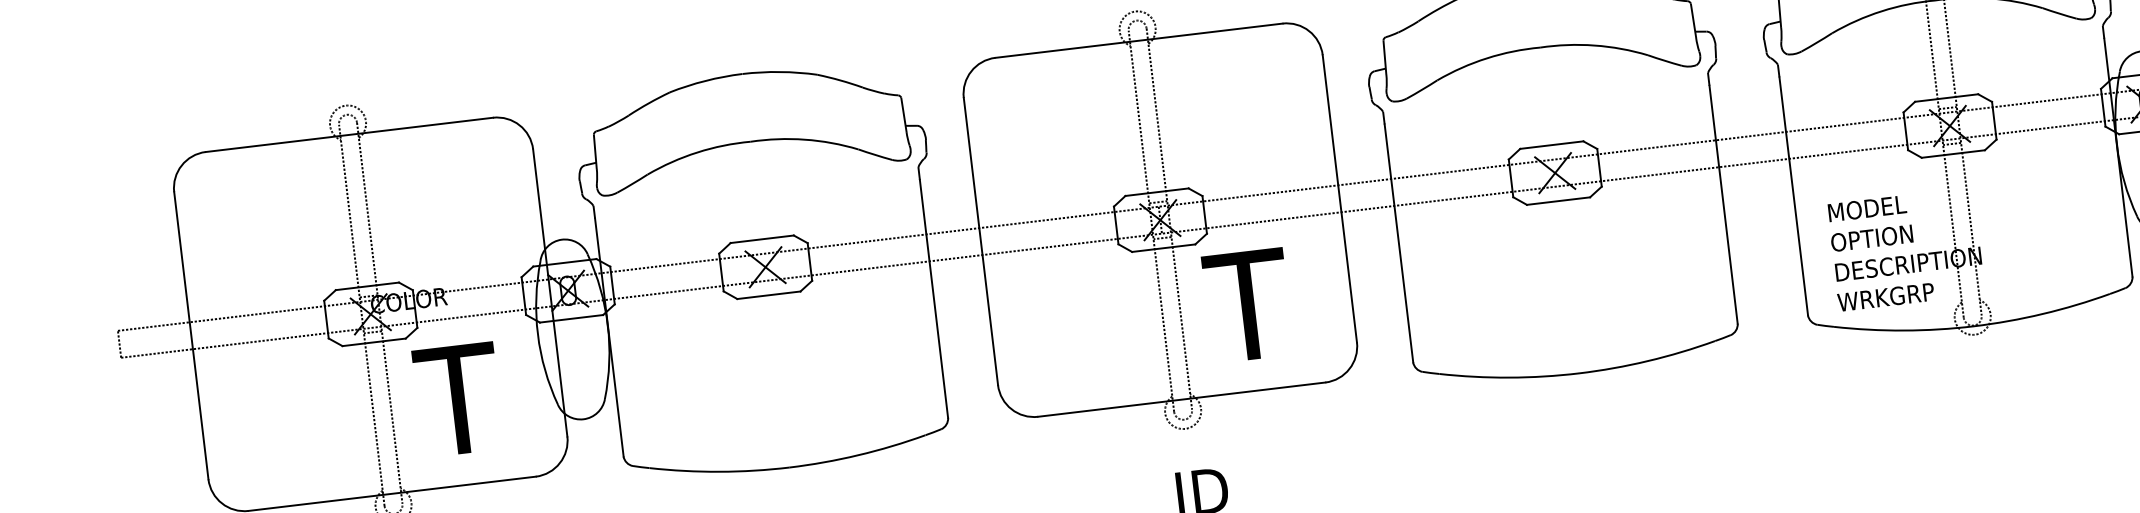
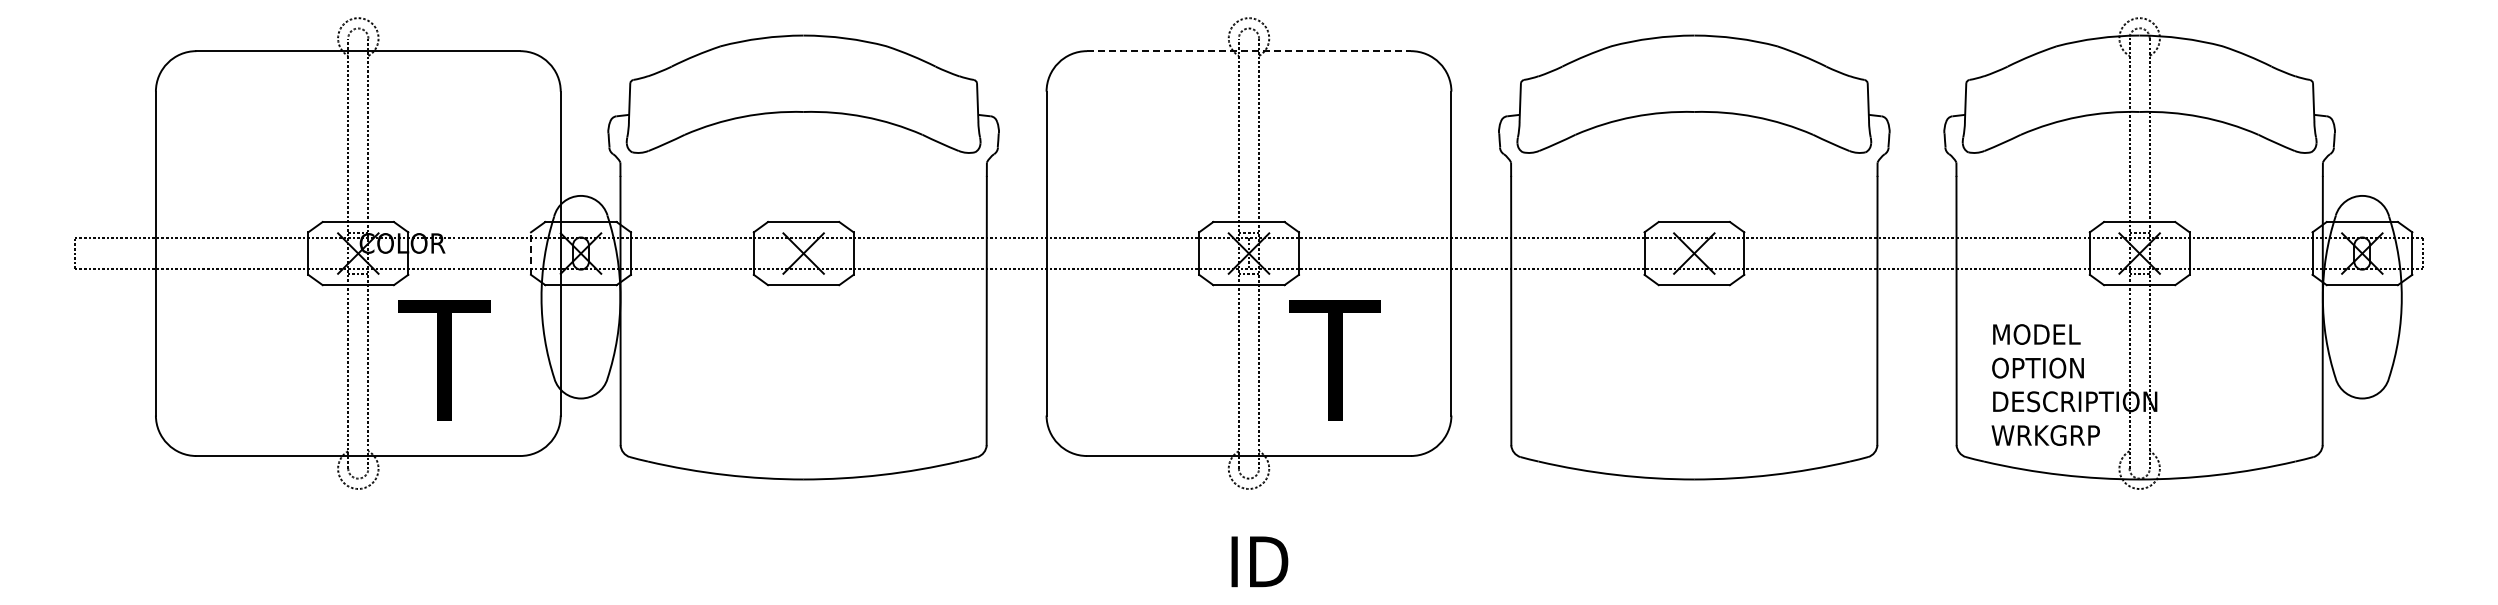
line: (1139, 40) -> (1249, 51), solid -> dashed
line: (524, 295) -> (531, 253), solid -> dashed

